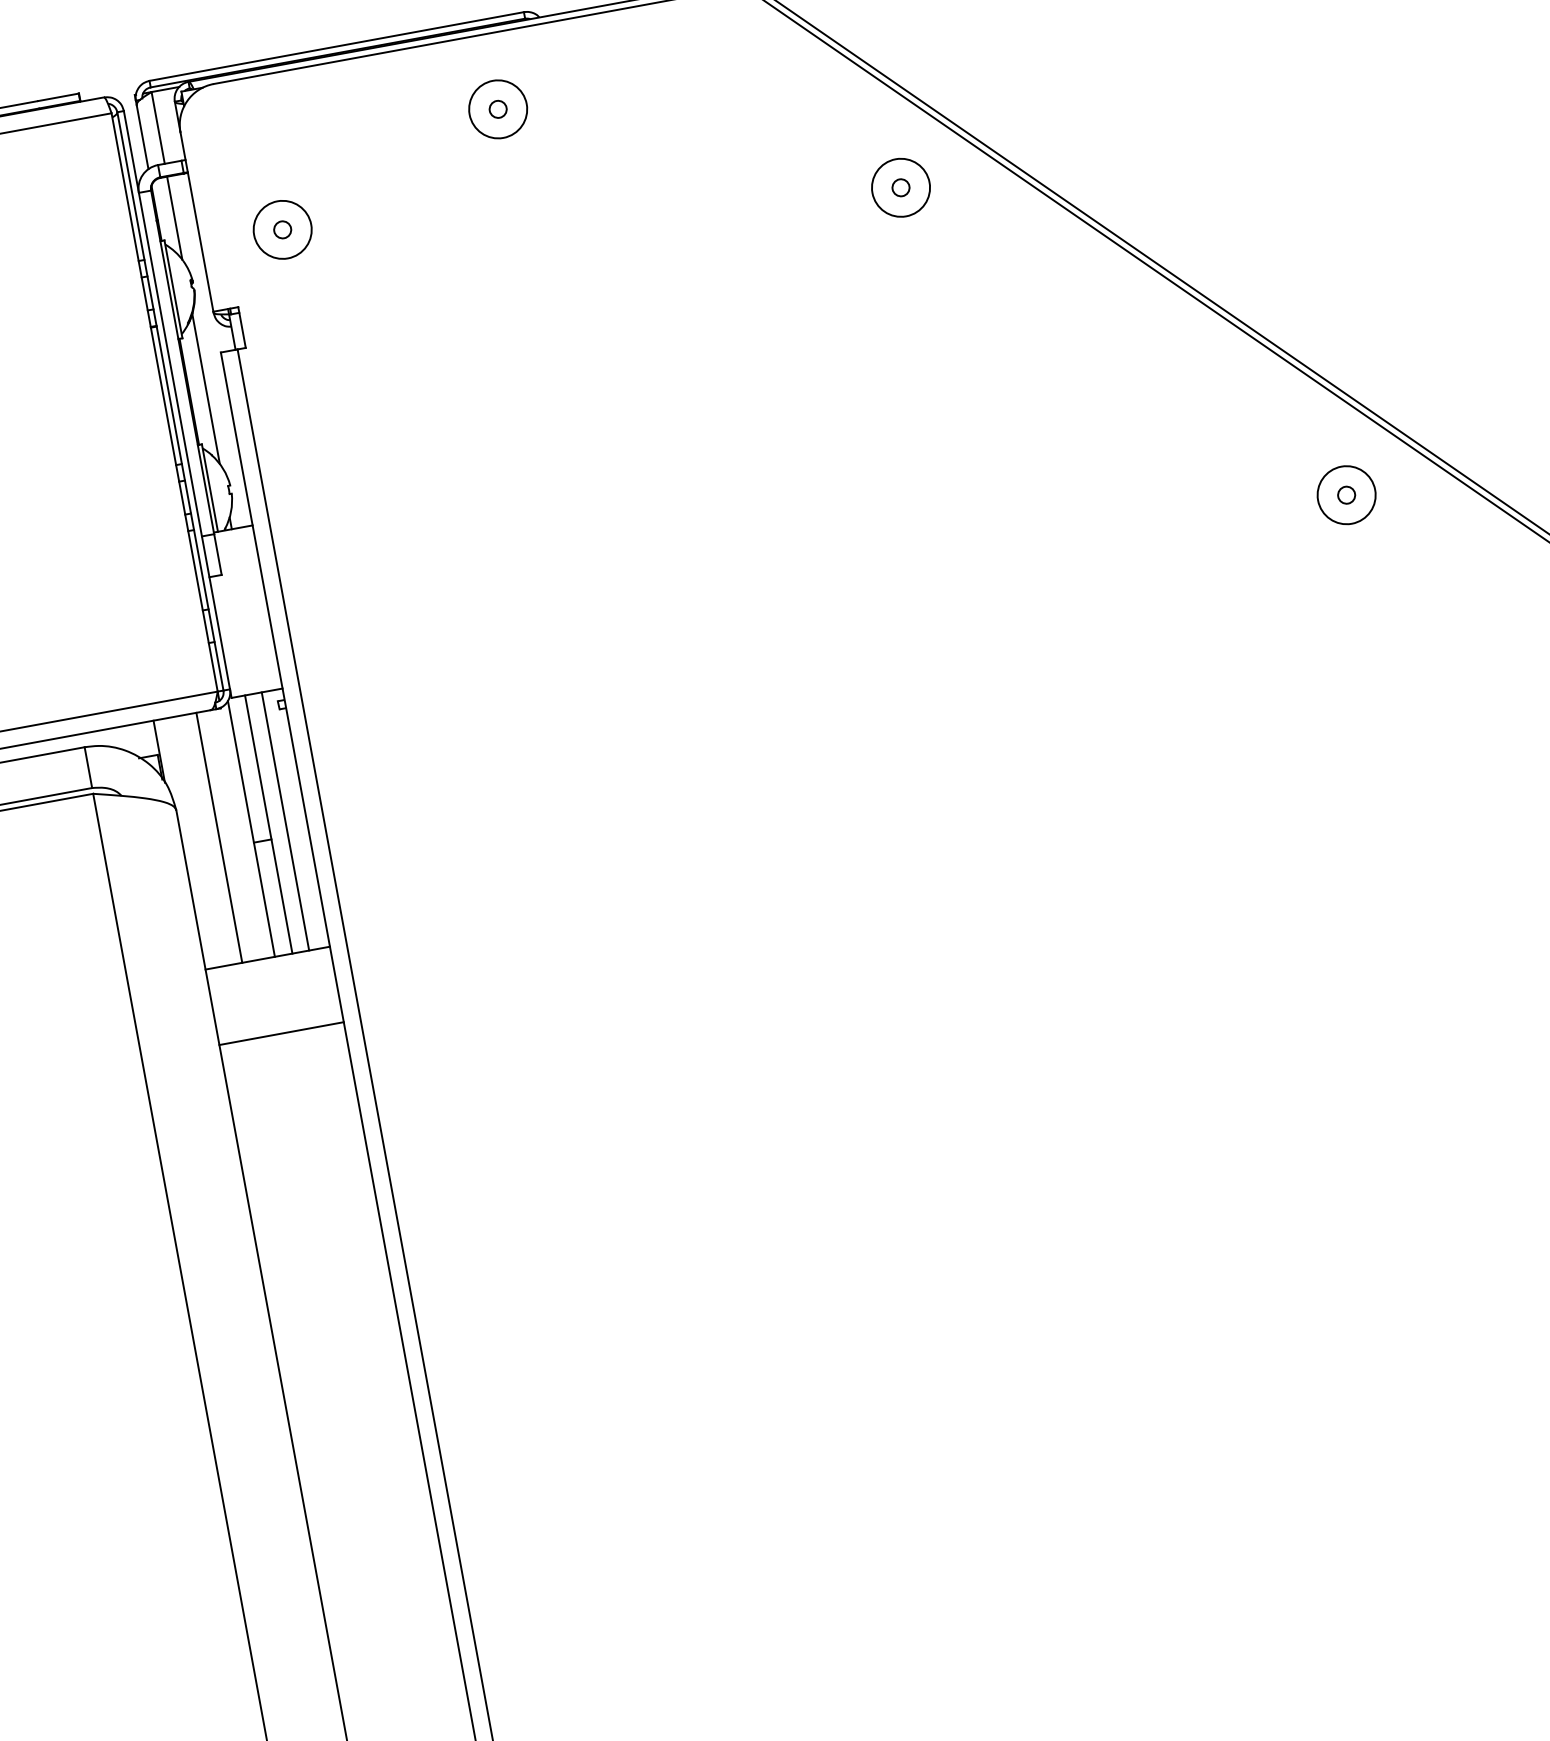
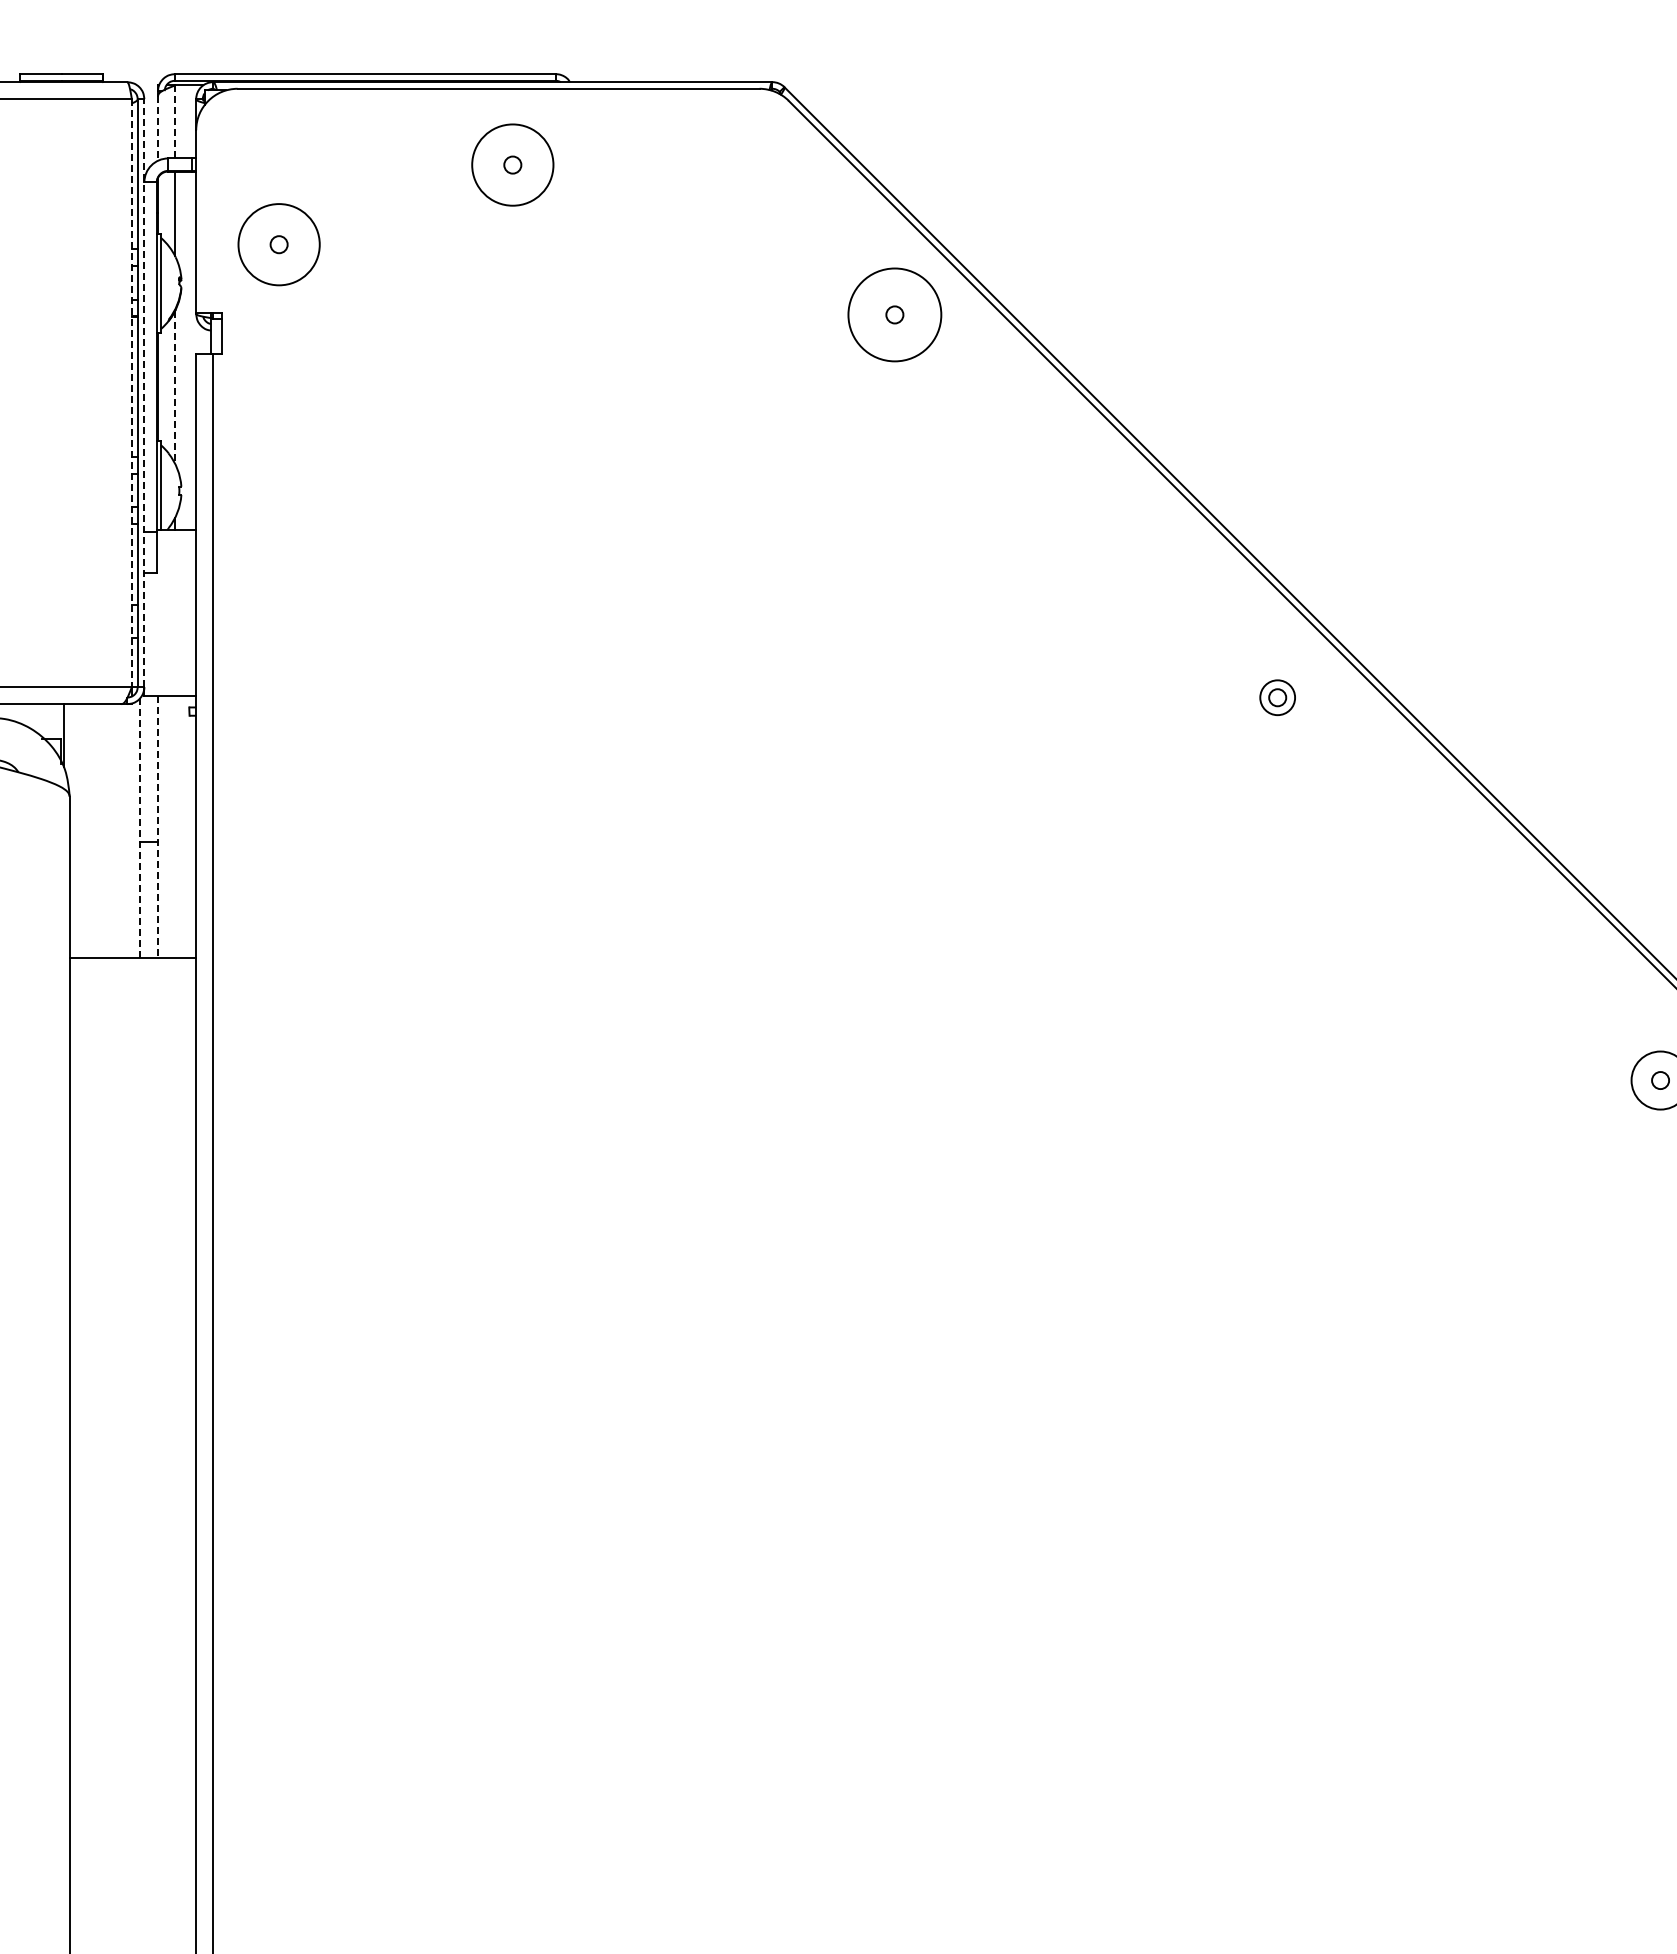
circle: (497, 109) -> (512, 165), size x1.4
line: (158, 128) -> (175, 122), solid -> dashed
line: (143, 137) -> (158, 128), solid -> dashed
circle: (900, 187) -> (894, 314), size x1.6
circle: (283, 229) -> (279, 244), size x1.4
line: (206, 389) -> (175, 387), solid -> dashed
line: (177, 400) -> (144, 393), solid -> dashed
line: (164, 402) -> (131, 393), solid -> dashed
circle: (1346, 495) -> (1277, 697), size x0.6
line: (285, 820) -> (175, 826), removed
line: (269, 824) -> (158, 827), solid -> dashed
line: (251, 829) -> (140, 828), solid -> dashed
line: (219, 838) -> (107, 831), removed
line: (281, 1034) -> (132, 1035), removed

